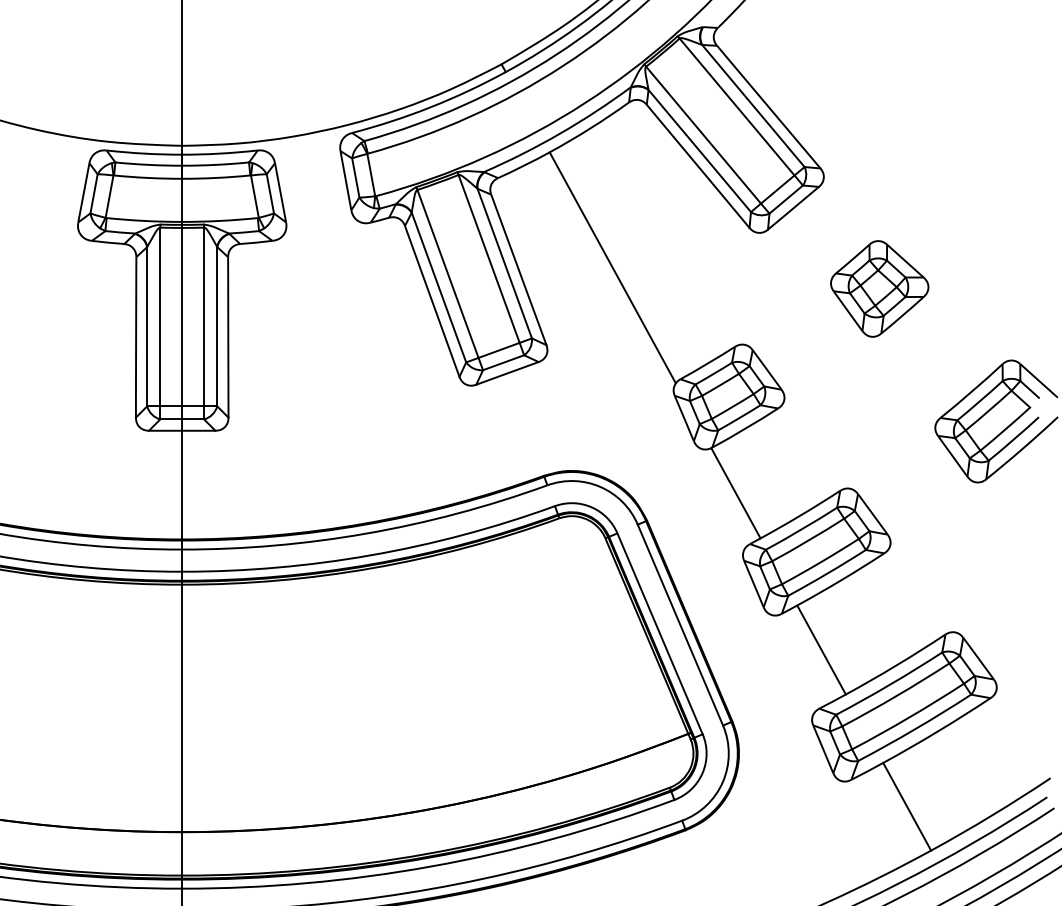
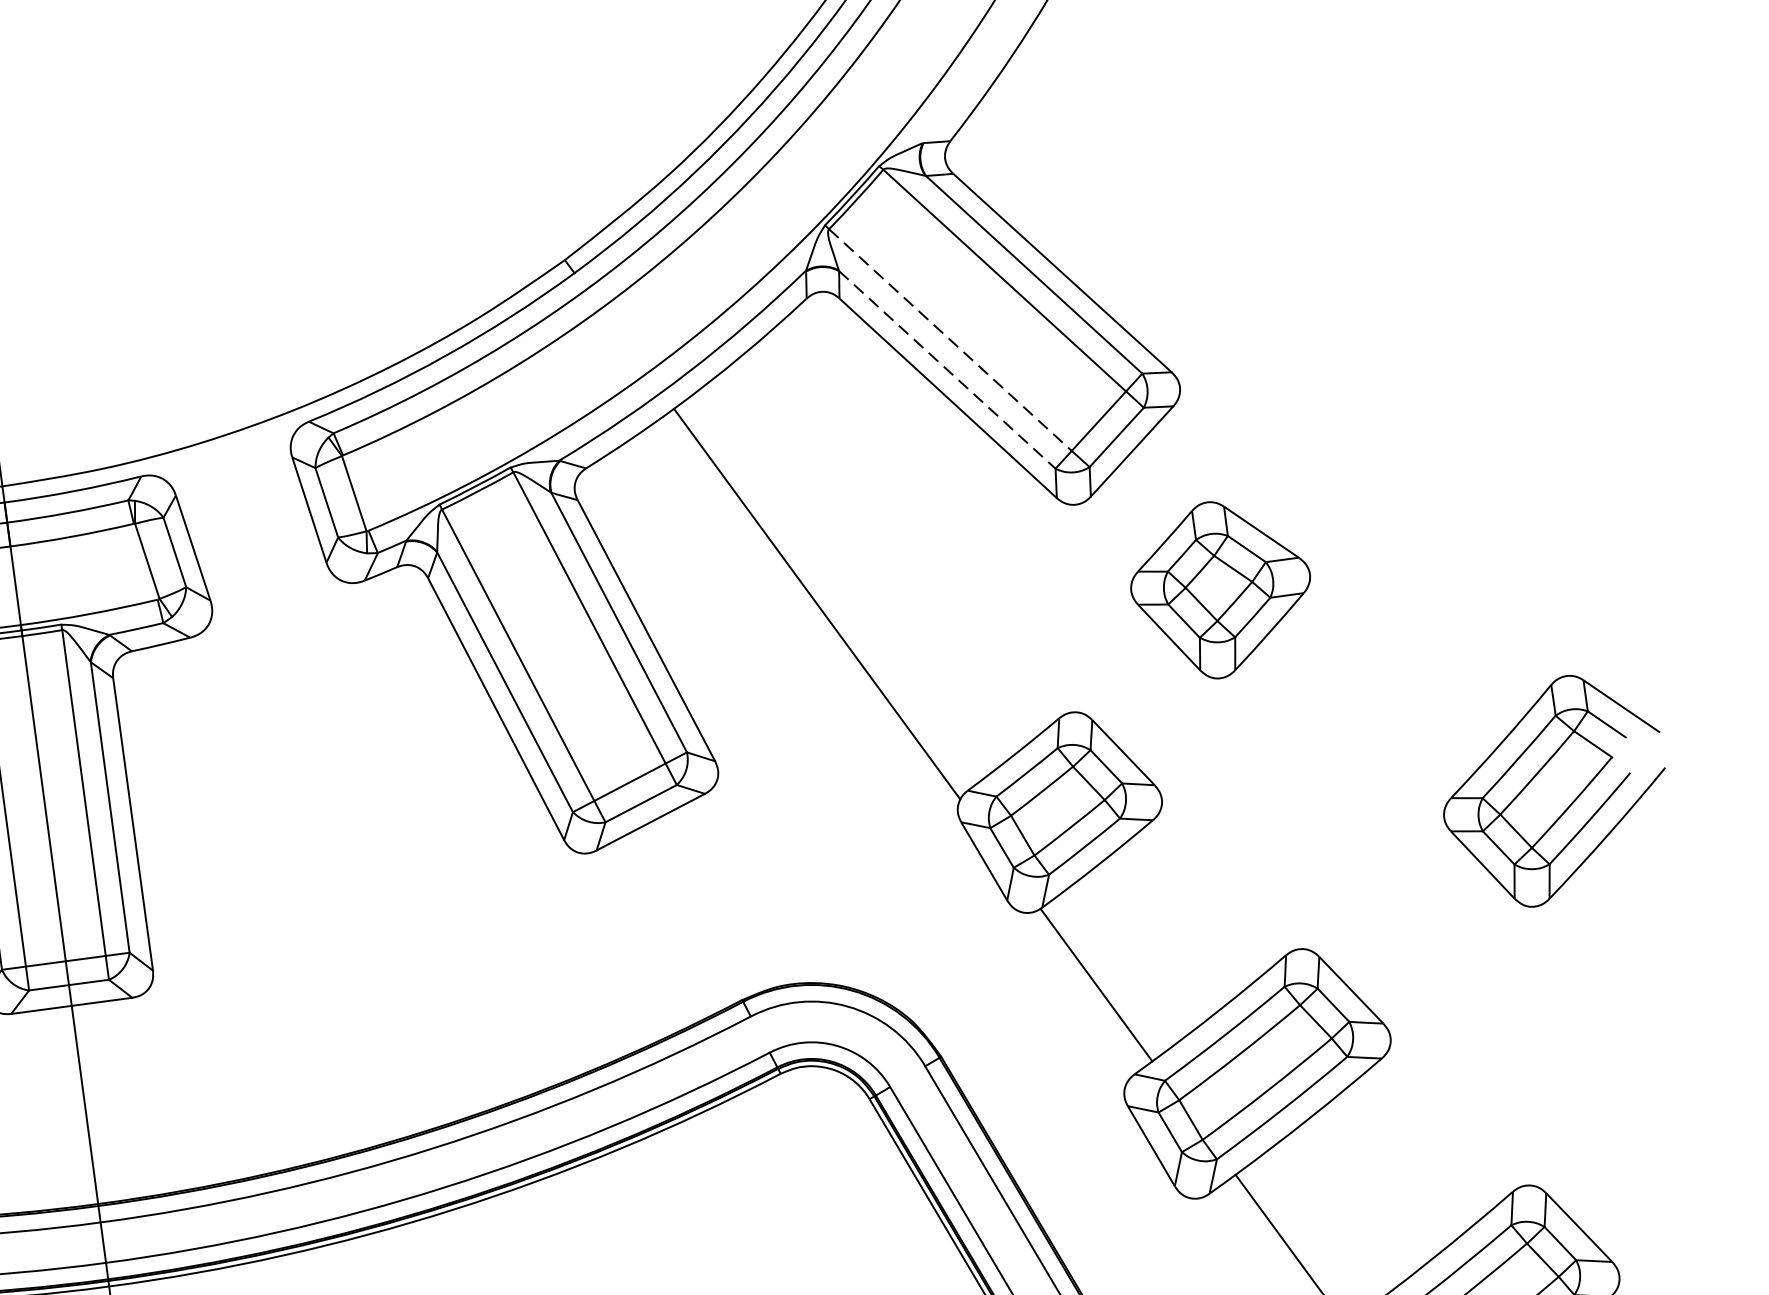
line: (703, 135) -> (950, 340), solid -> dashed
line: (699, 151) -> (946, 370), solid -> dashed
part: (879, 288) -> (1220, 588), moved

